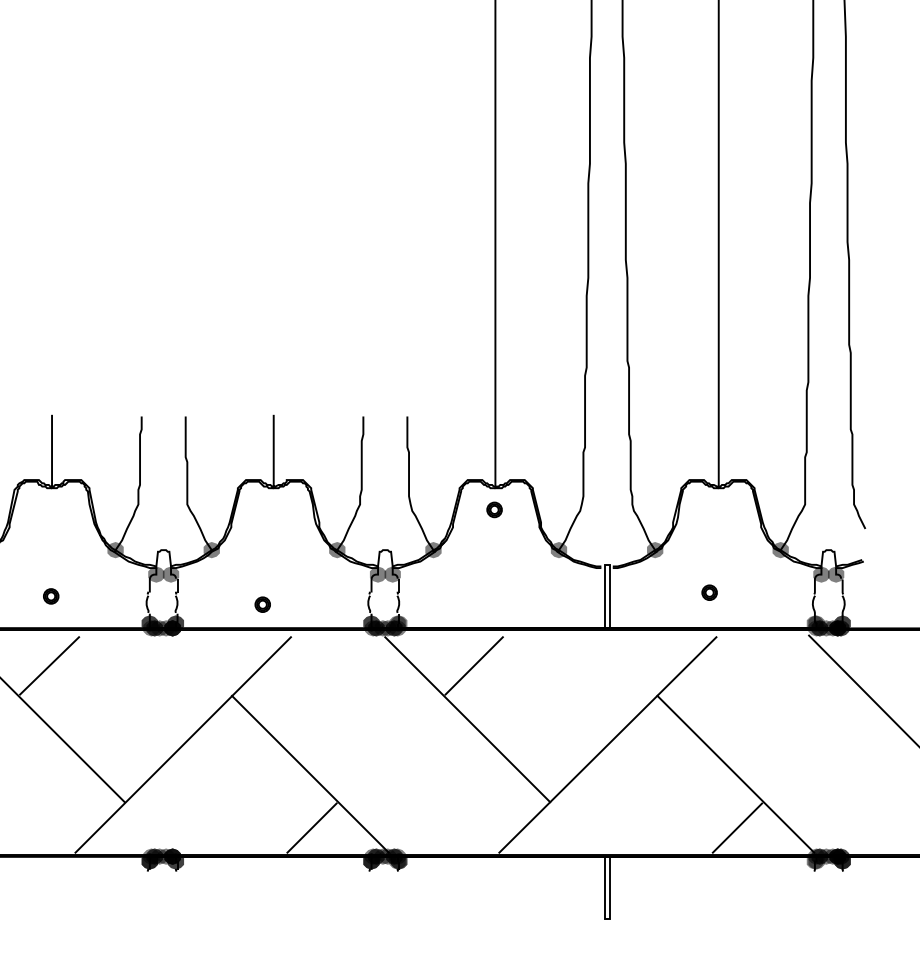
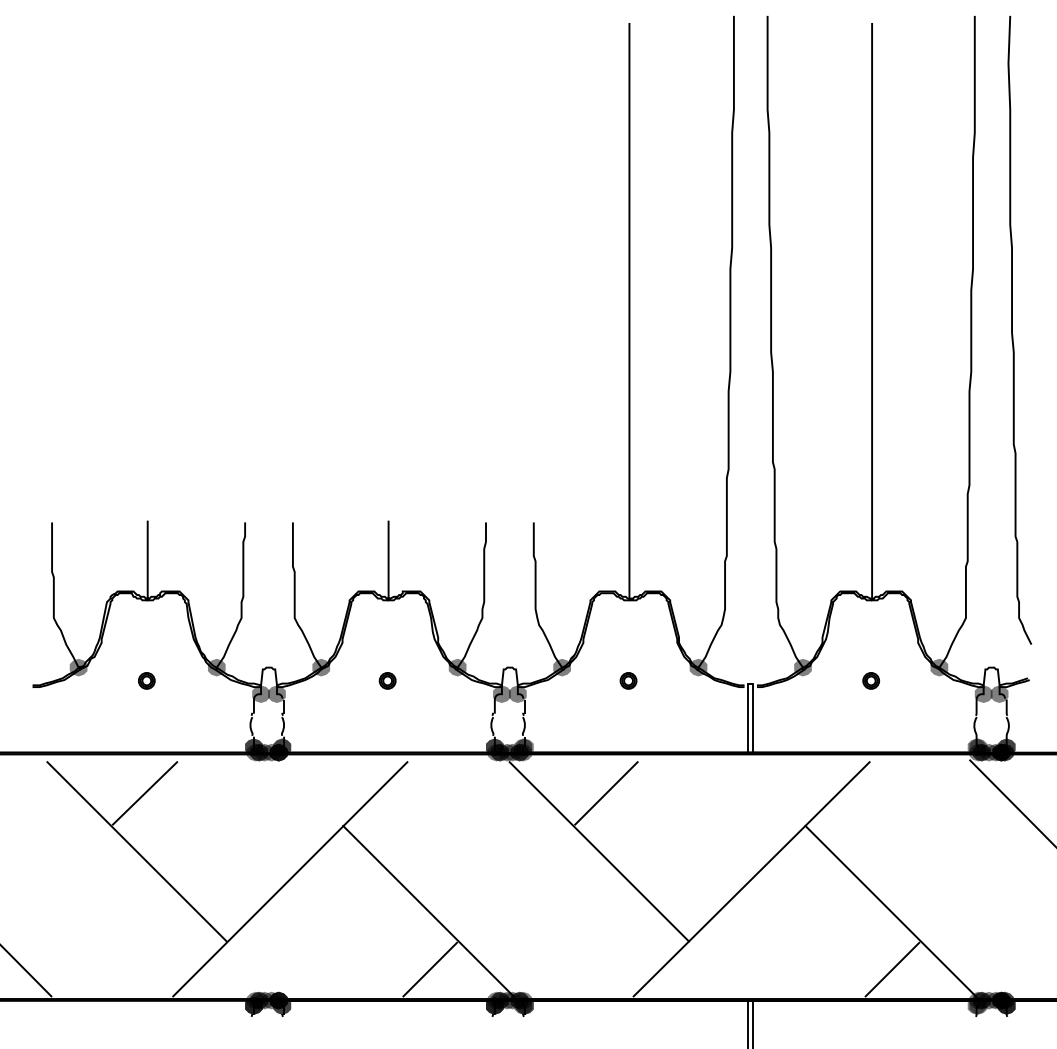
part: (494, 509) -> (628, 680), moved
part: (708, 592) -> (870, 680), moved
part: (50, 596) -> (146, 680), moved
part: (262, 604) -> (387, 680), moved

